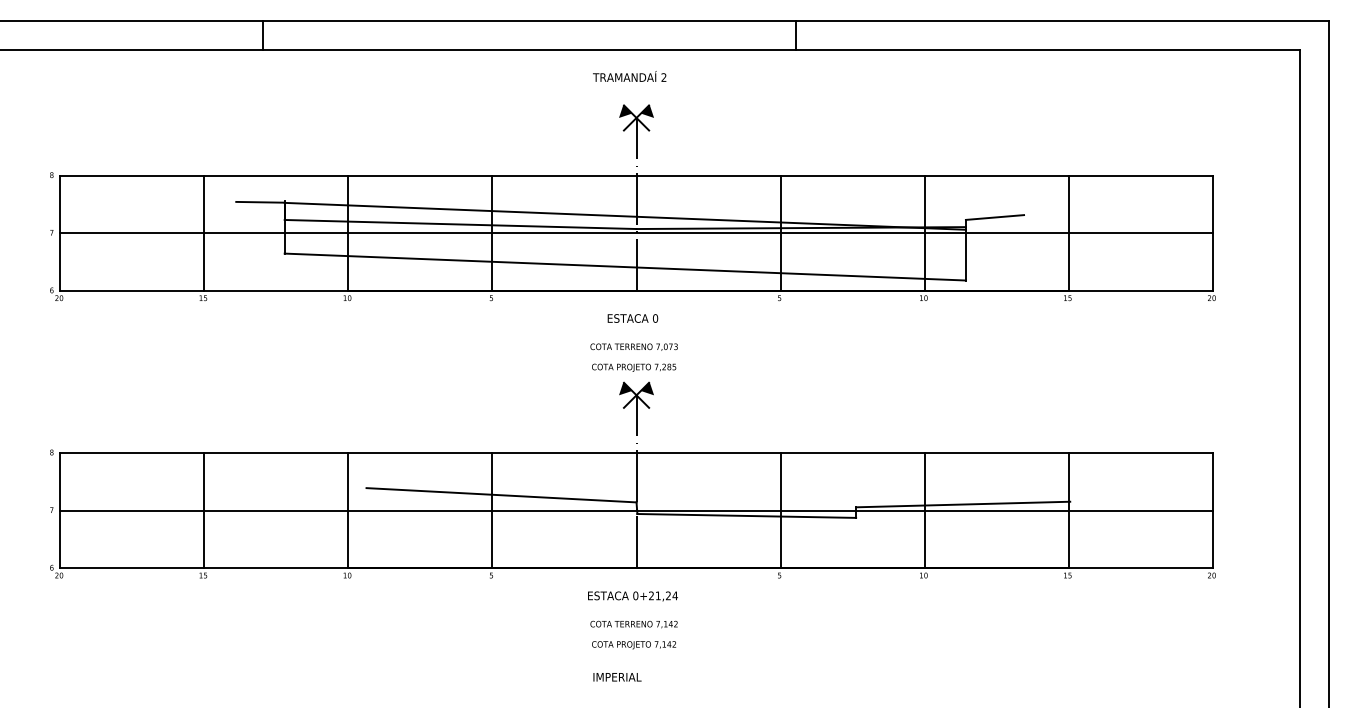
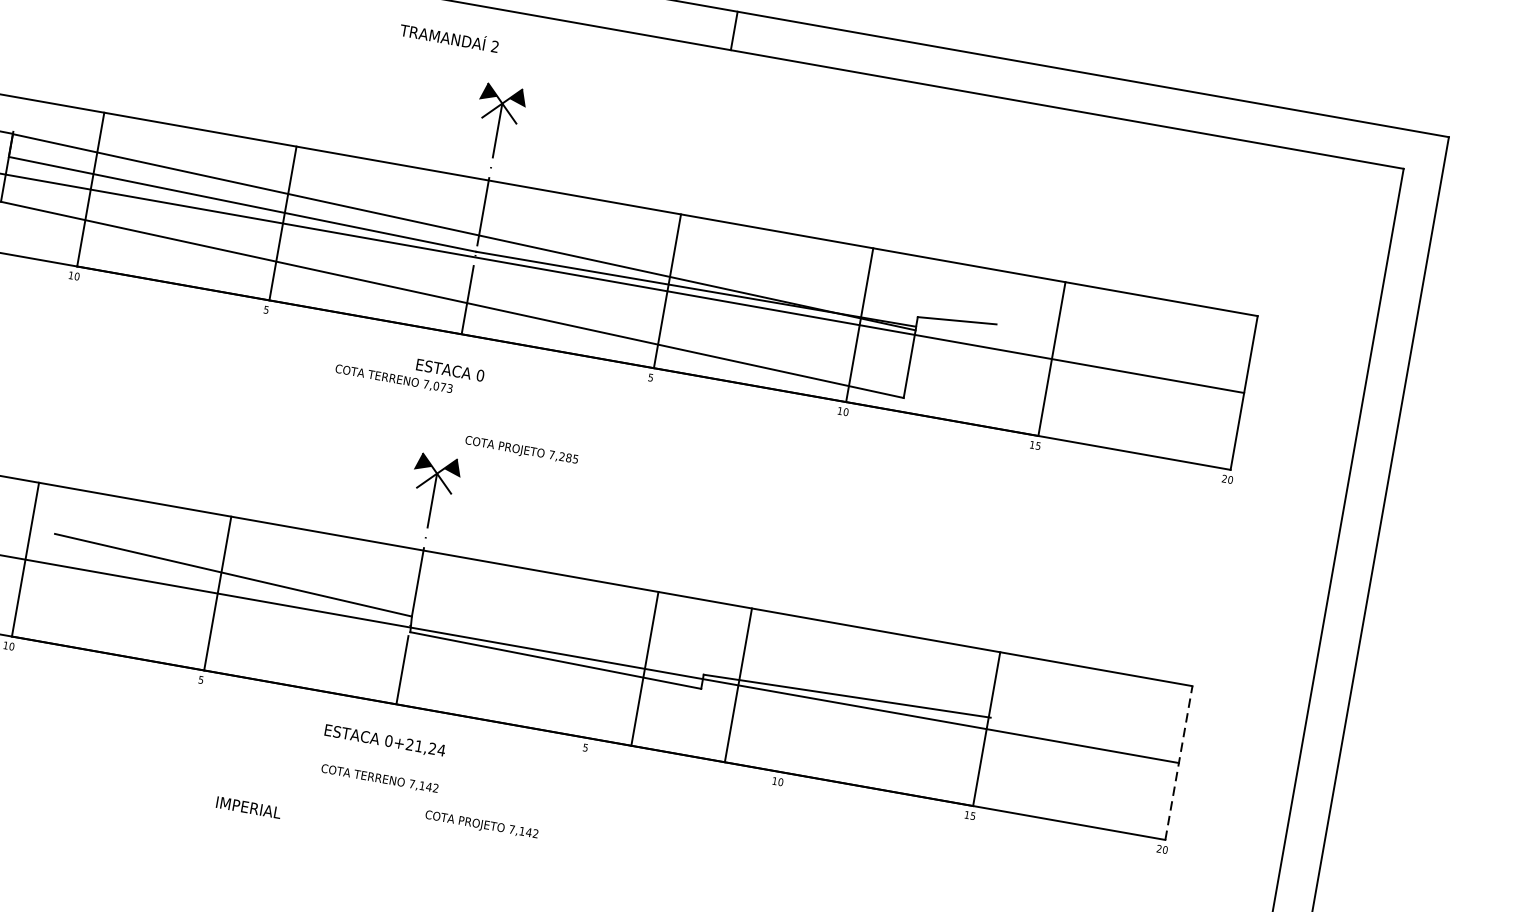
text: (629, 76) -> (449, 37), moved
text: (633, 346) -> (393, 378), moved
text: (634, 367) -> (522, 450), moved
line: (780, 510) -> (644, 668), moved
line: (924, 510) -> (738, 685), moved
line: (1212, 510) -> (1178, 762), solid -> dashed
text: (634, 645) -> (482, 825), moved
text: (617, 677) -> (248, 808), moved

